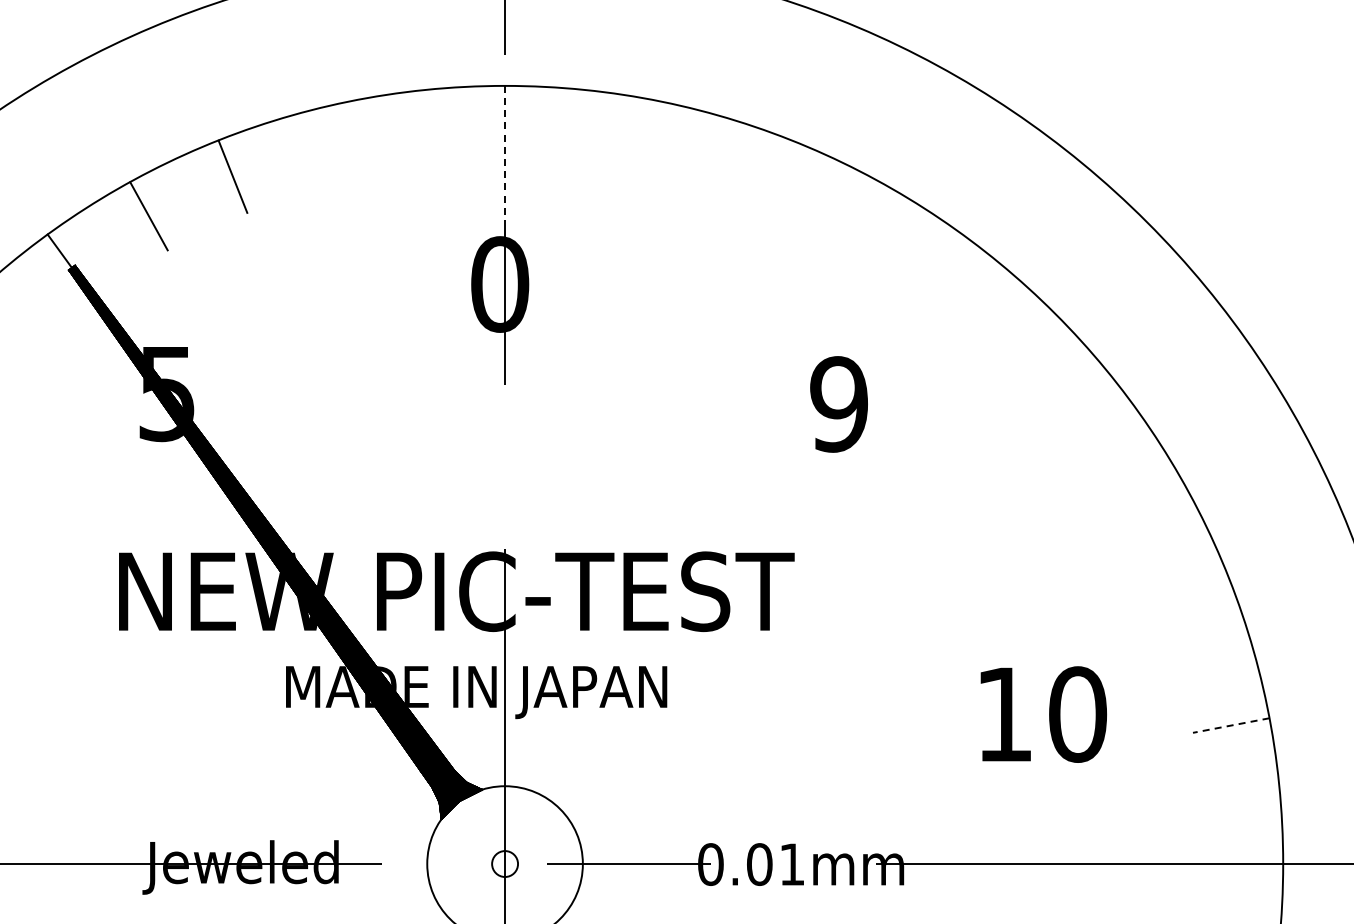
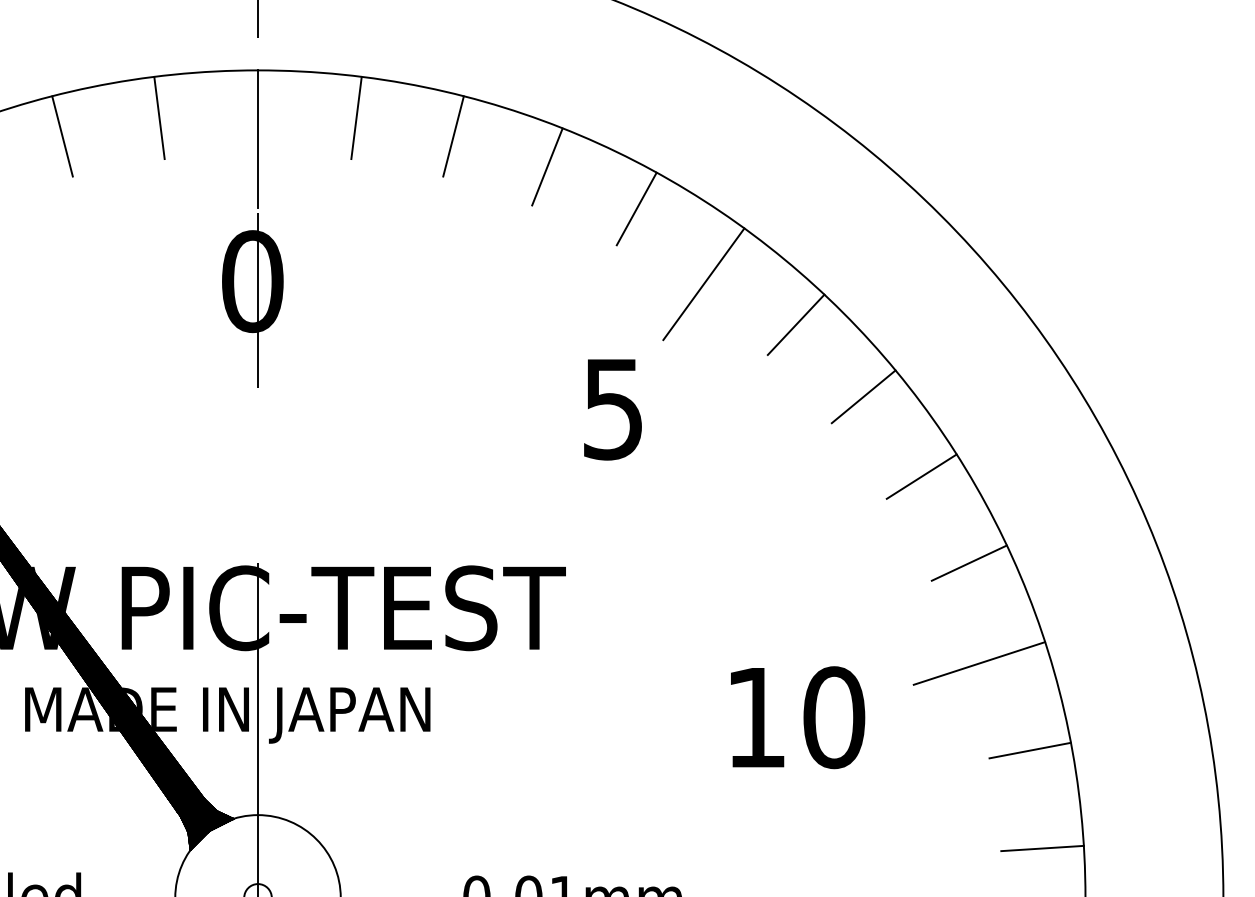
line: (412, 130) -> (159, 117), added
line: (597, 130) -> (356, 117), added
line: (320, 147) -> (61, 135), added
line: (688, 147) -> (453, 135), added
line: (505, 150) -> (258, 139), dashed -> solid
line: (776, 176) -> (546, 166), added
line: (860, 216) -> (635, 209), added
line: (924, 286) -> (704, 283), added
line: (1010, 324) -> (795, 324), added
line: (1074, 392) -> (863, 396), added
text: (838, 404) -> (612, 409), 9 -> 5
line: (1129, 467) -> (922, 476), added
line: (1173, 548) -> (968, 562), added
line: (1183, 643) -> (979, 663), added
text: (1043, 714) -> (797, 717), moved
line: (1231, 725) -> (1030, 750), dashed -> solid
line: (1242, 817) -> (1042, 848), added

